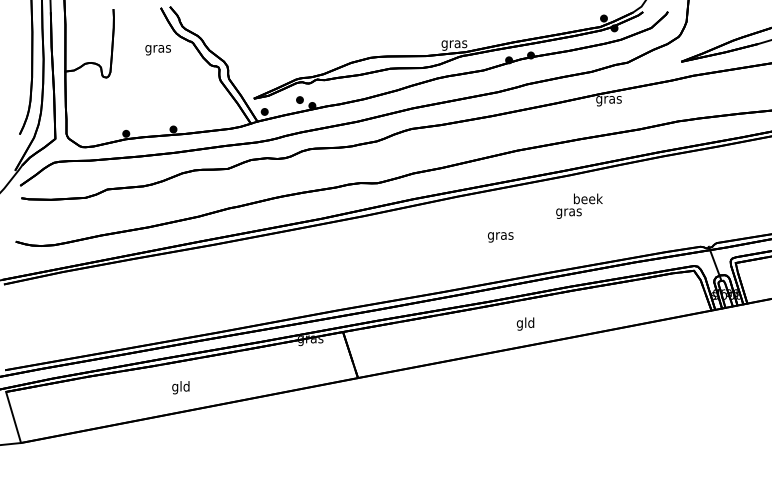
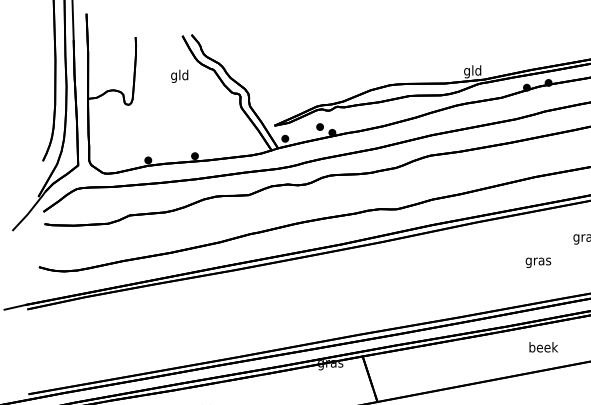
text: (454, 43) -> (472, 71), gras -> gld
text: (157, 48) -> (179, 76), gras -> gld
text: (500, 237) -> (538, 262), moved
text: (525, 323) -> (543, 348), gld -> beek

